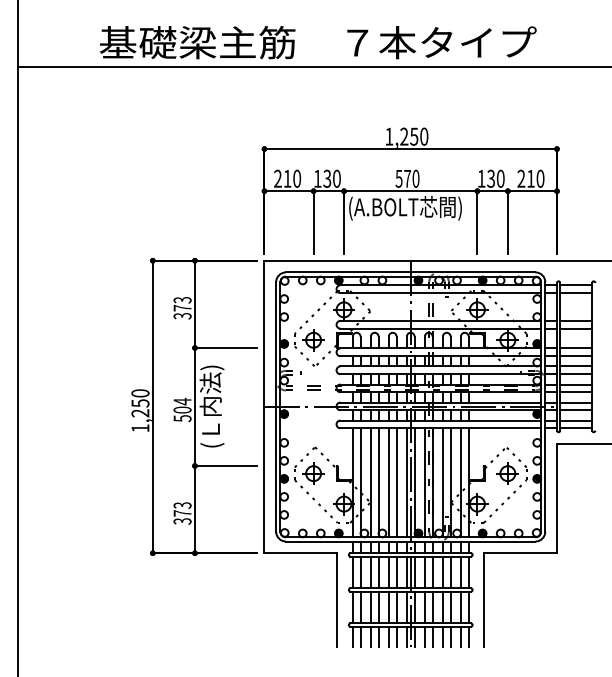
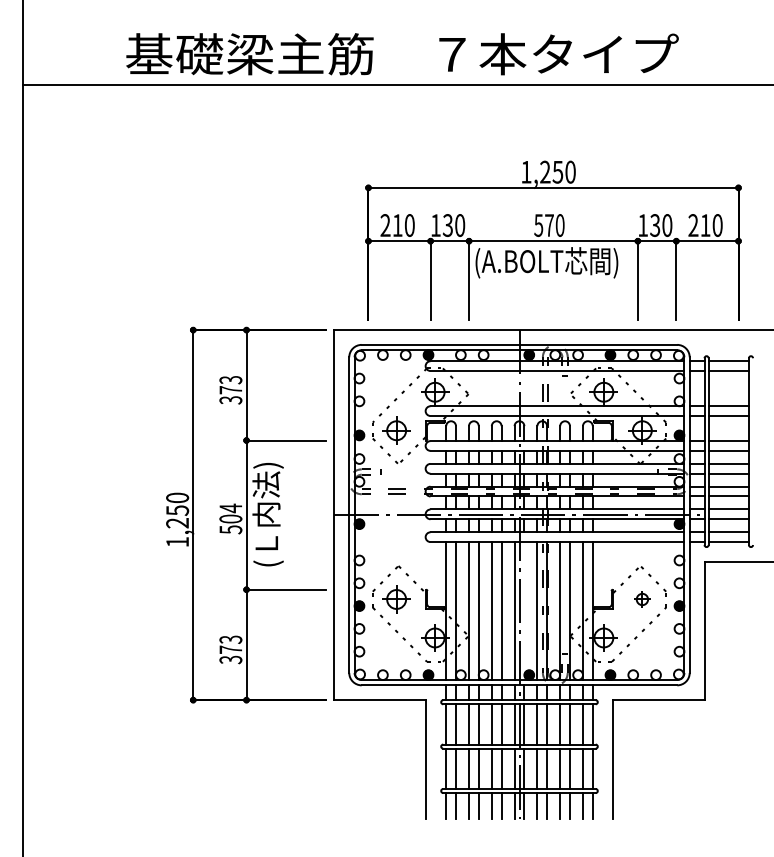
part: (410, 190) -> (553, 240), moved
part: (507, 473) -> (642, 599), size x0.6
line: (414, 483) -> (524, 611), removed

